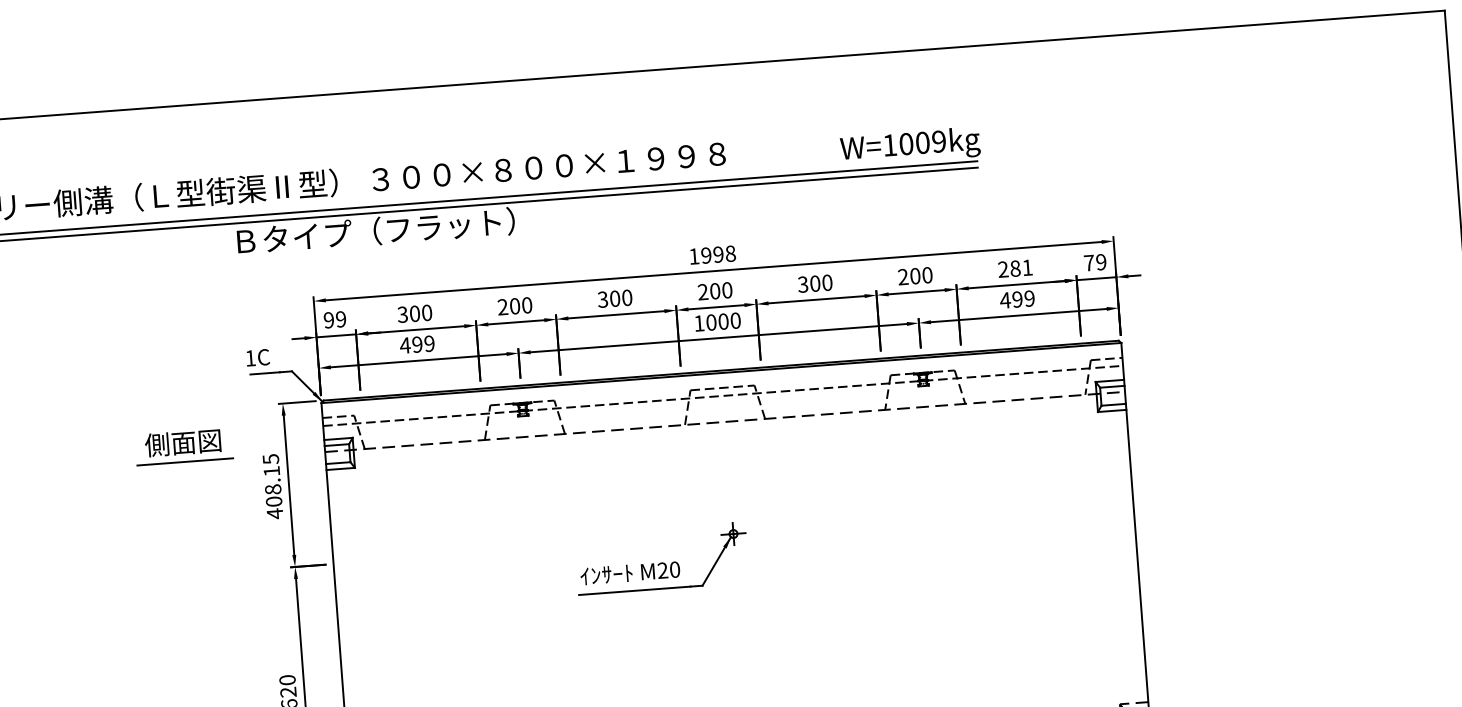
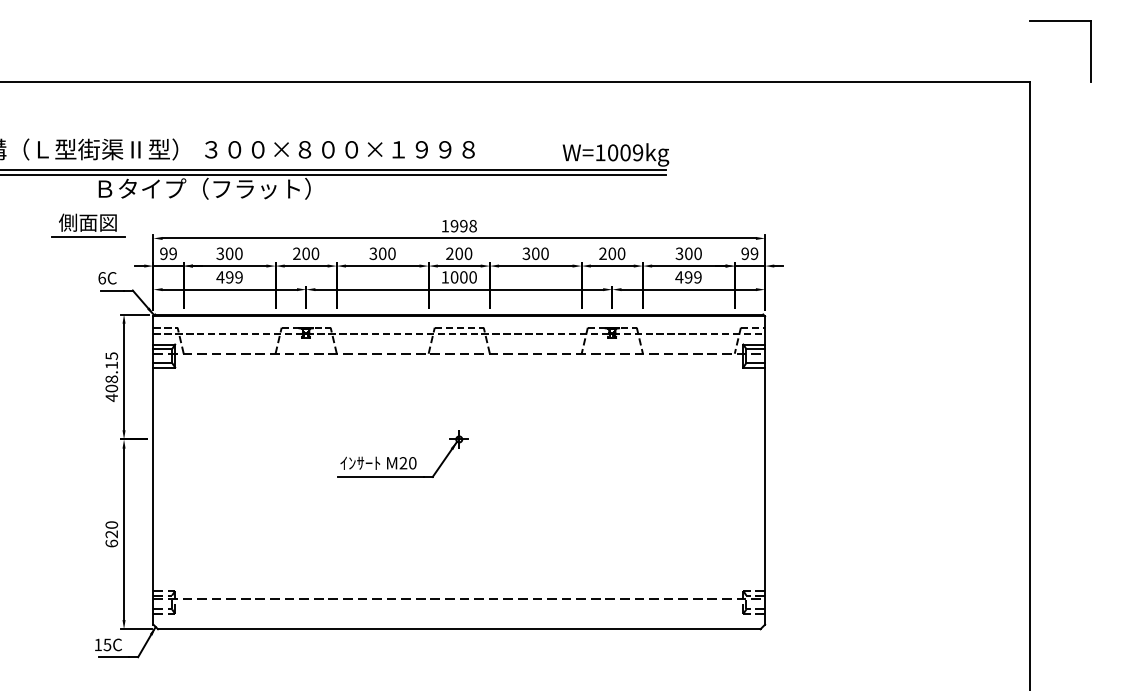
text: (1089, 262) -> (745, 253), 79 -> 99
text: (1015, 268) -> (688, 253), 281 -> 300
text: (251, 358) -> (102, 278), 1C -> 6C
part: (184, 446) -> (88, 225), moved

